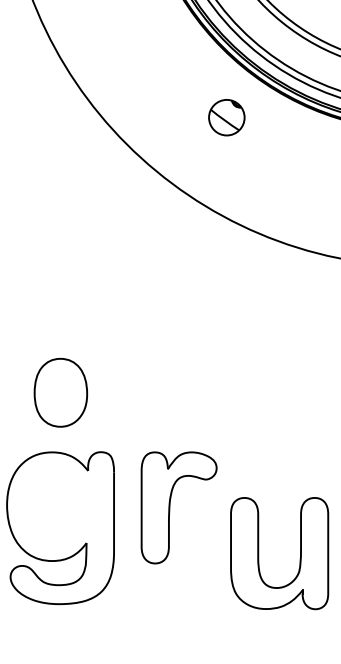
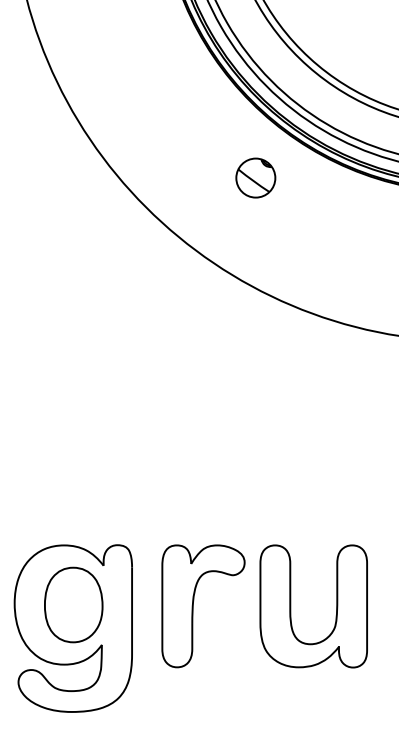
part: (60, 392) -> (73, 604), moved
part: (259, 553) -> (291, 606), moved

